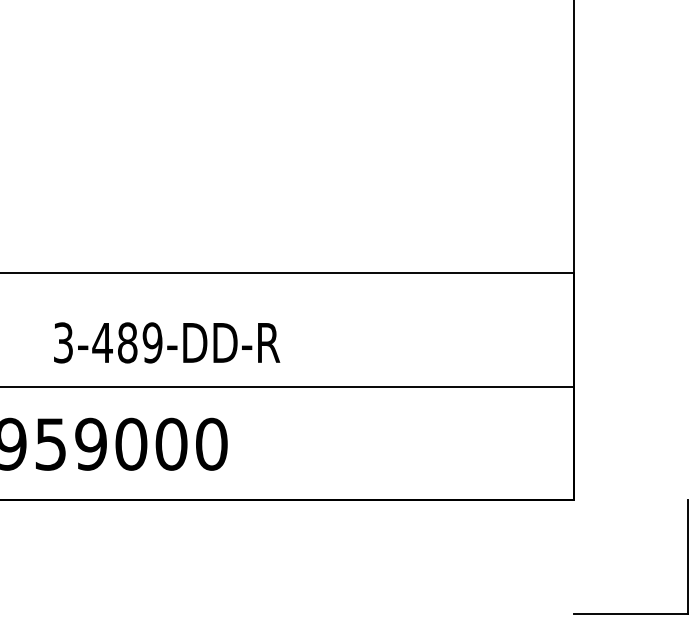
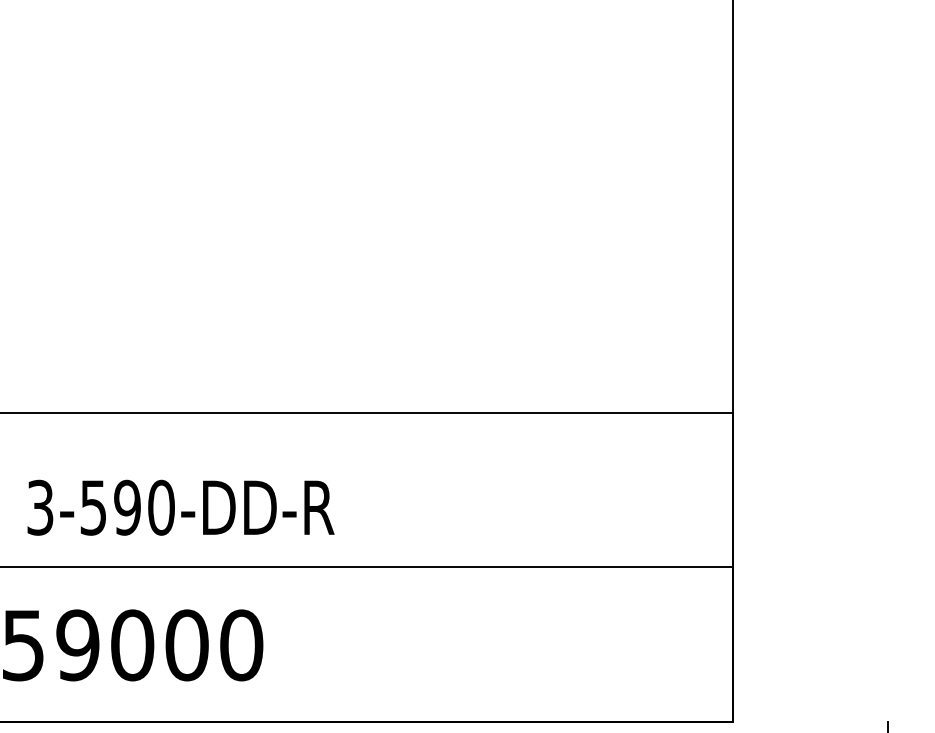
text: (127, 342) -> (127, 507), 3-489-DD-R -> 3-590-DD-R

